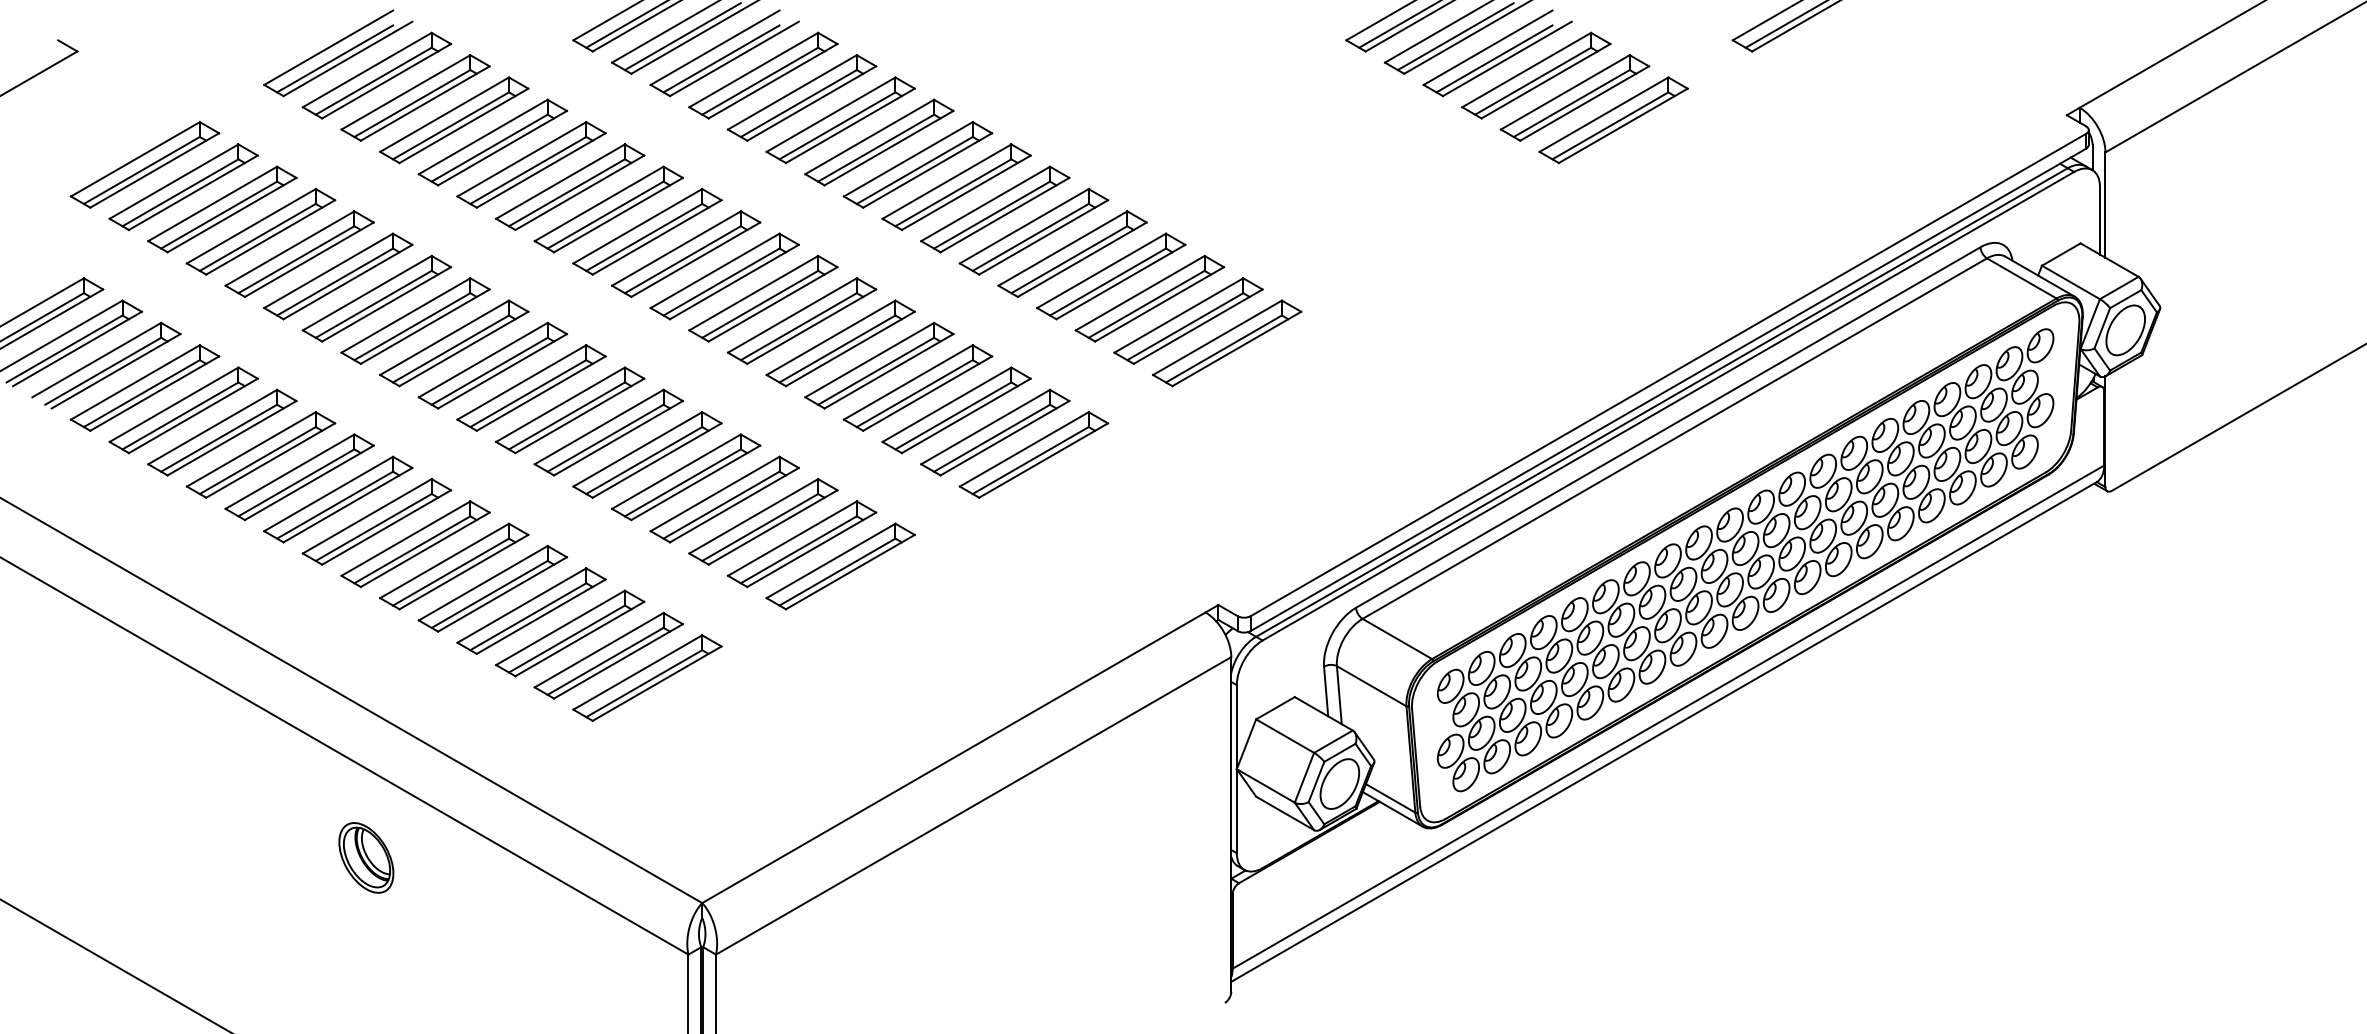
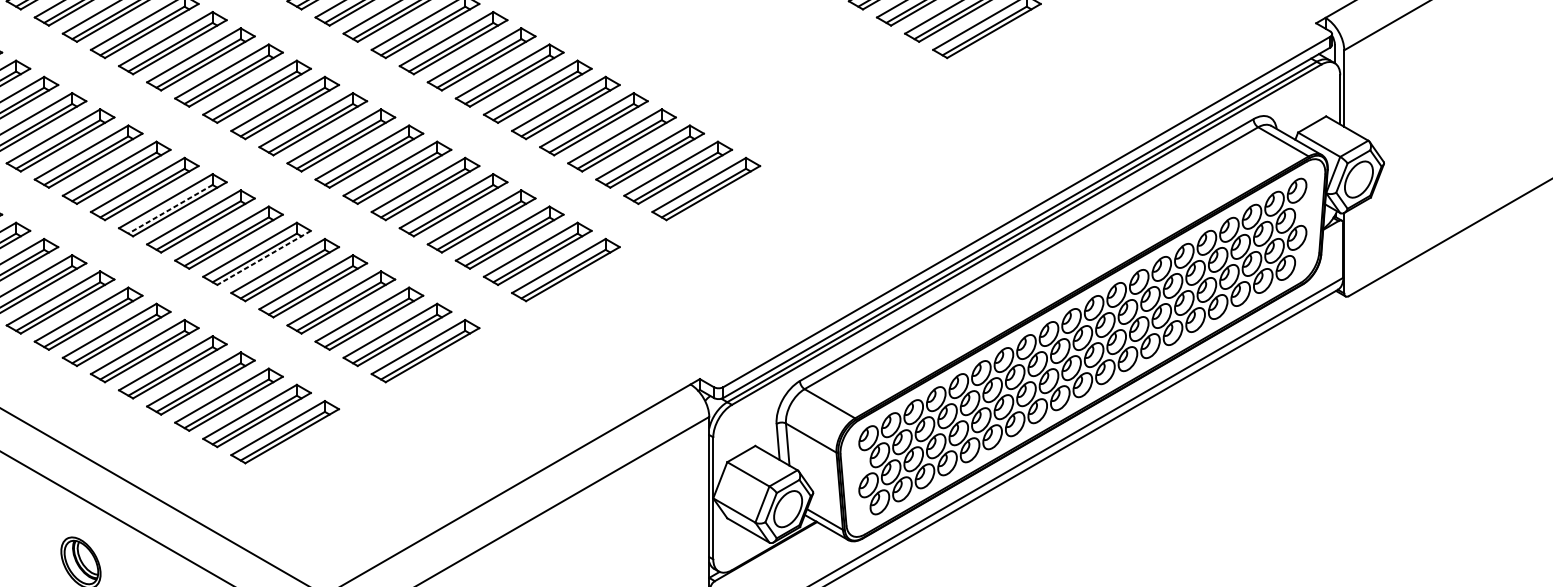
line: (489, 371) -> (170, 209), solid -> dashed
line: (618, 438) -> (264, 258), solid -> dashed

